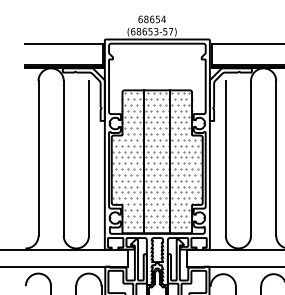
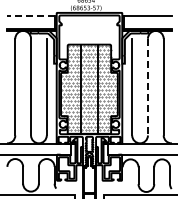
line: (62, 43) -> (30, 15), solid -> dashed
line: (250, 159) -> (147, 87), solid -> dashed

